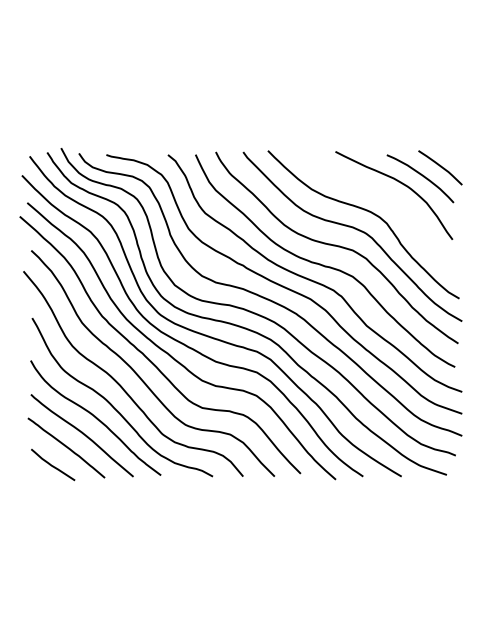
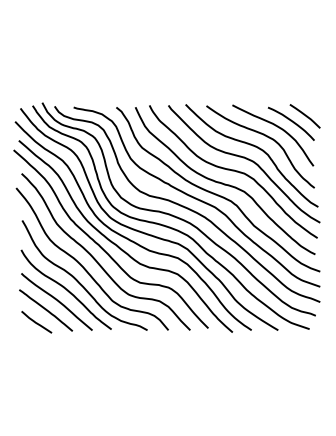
curve: (384, 198) -> (266, 137), added

